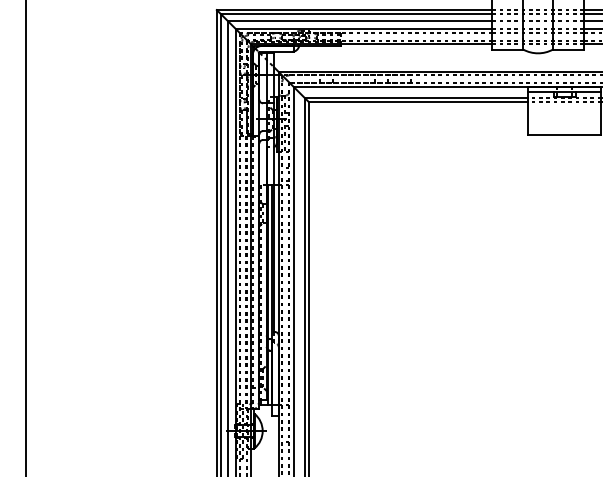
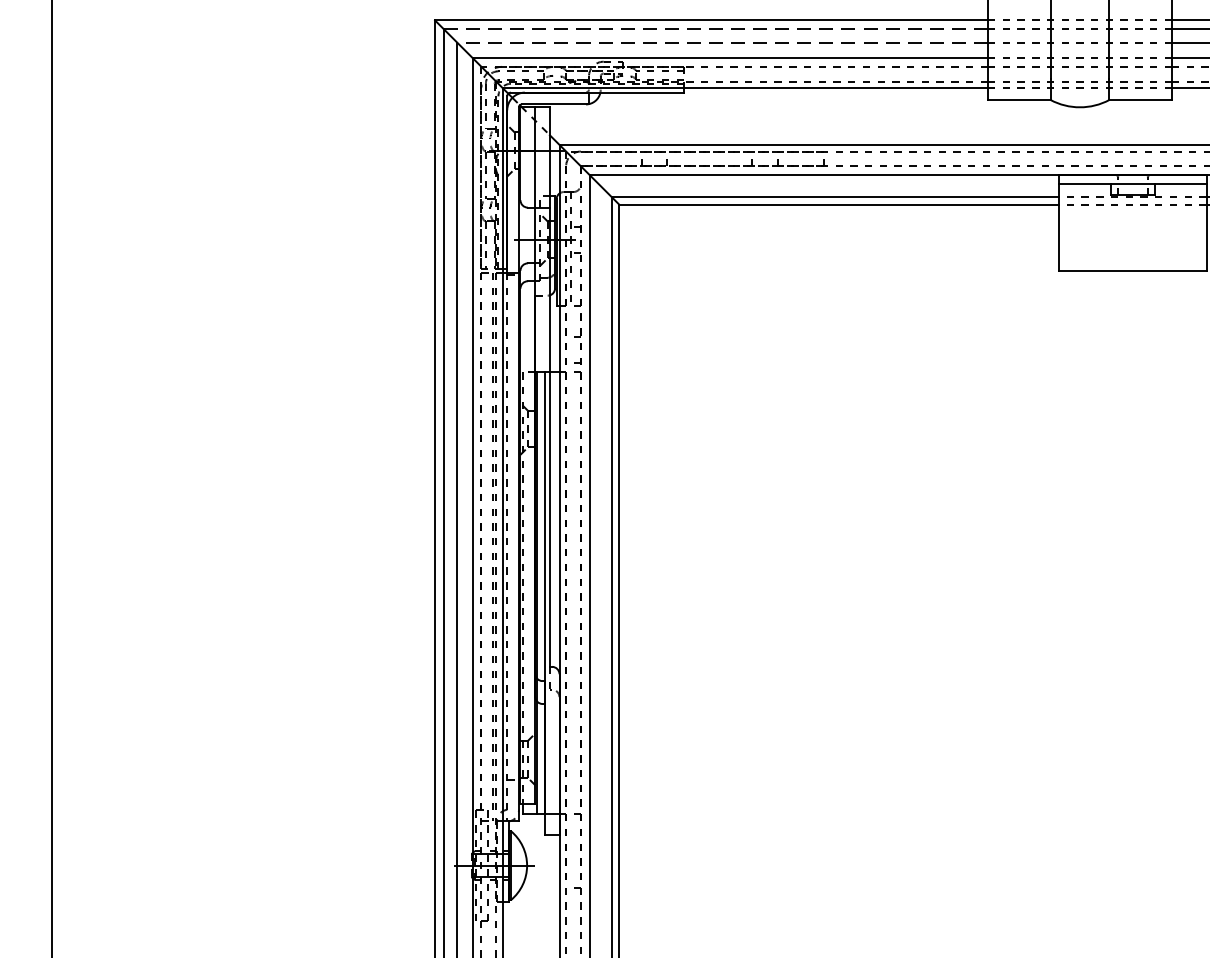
line: (356, 14) -> (715, 29), solid -> dashed
line: (359, 21) -> (721, 43), solid -> dashed

